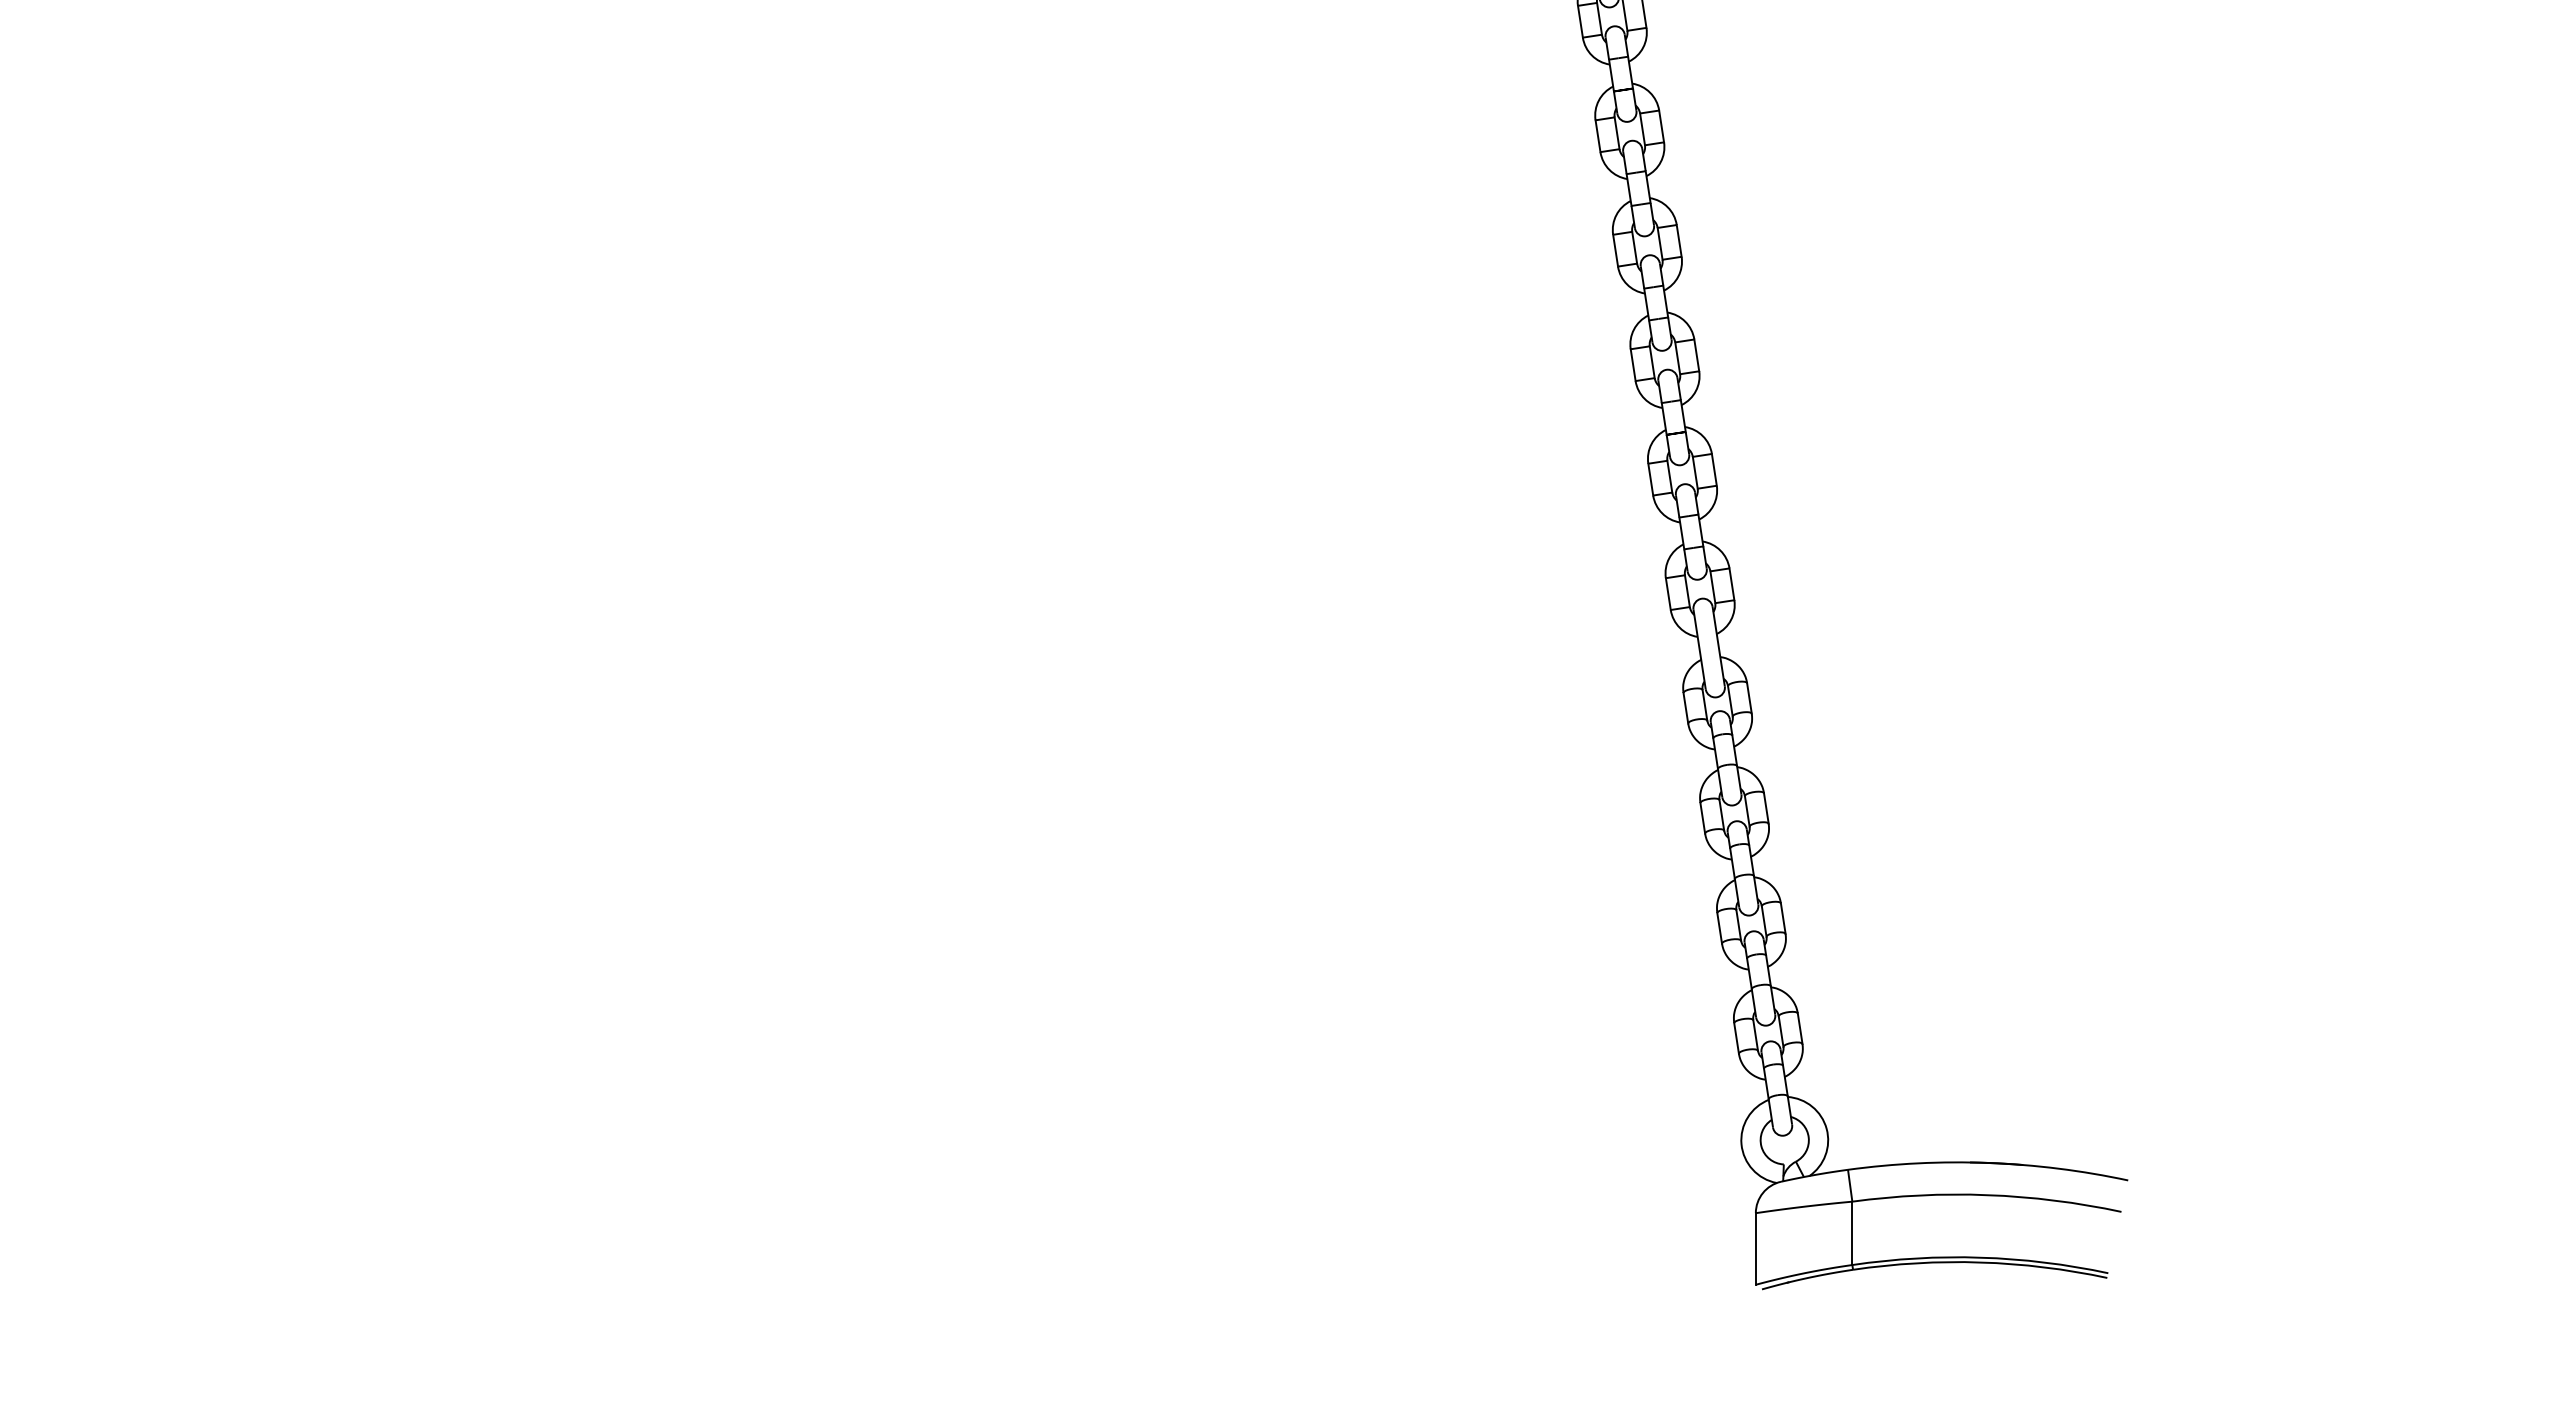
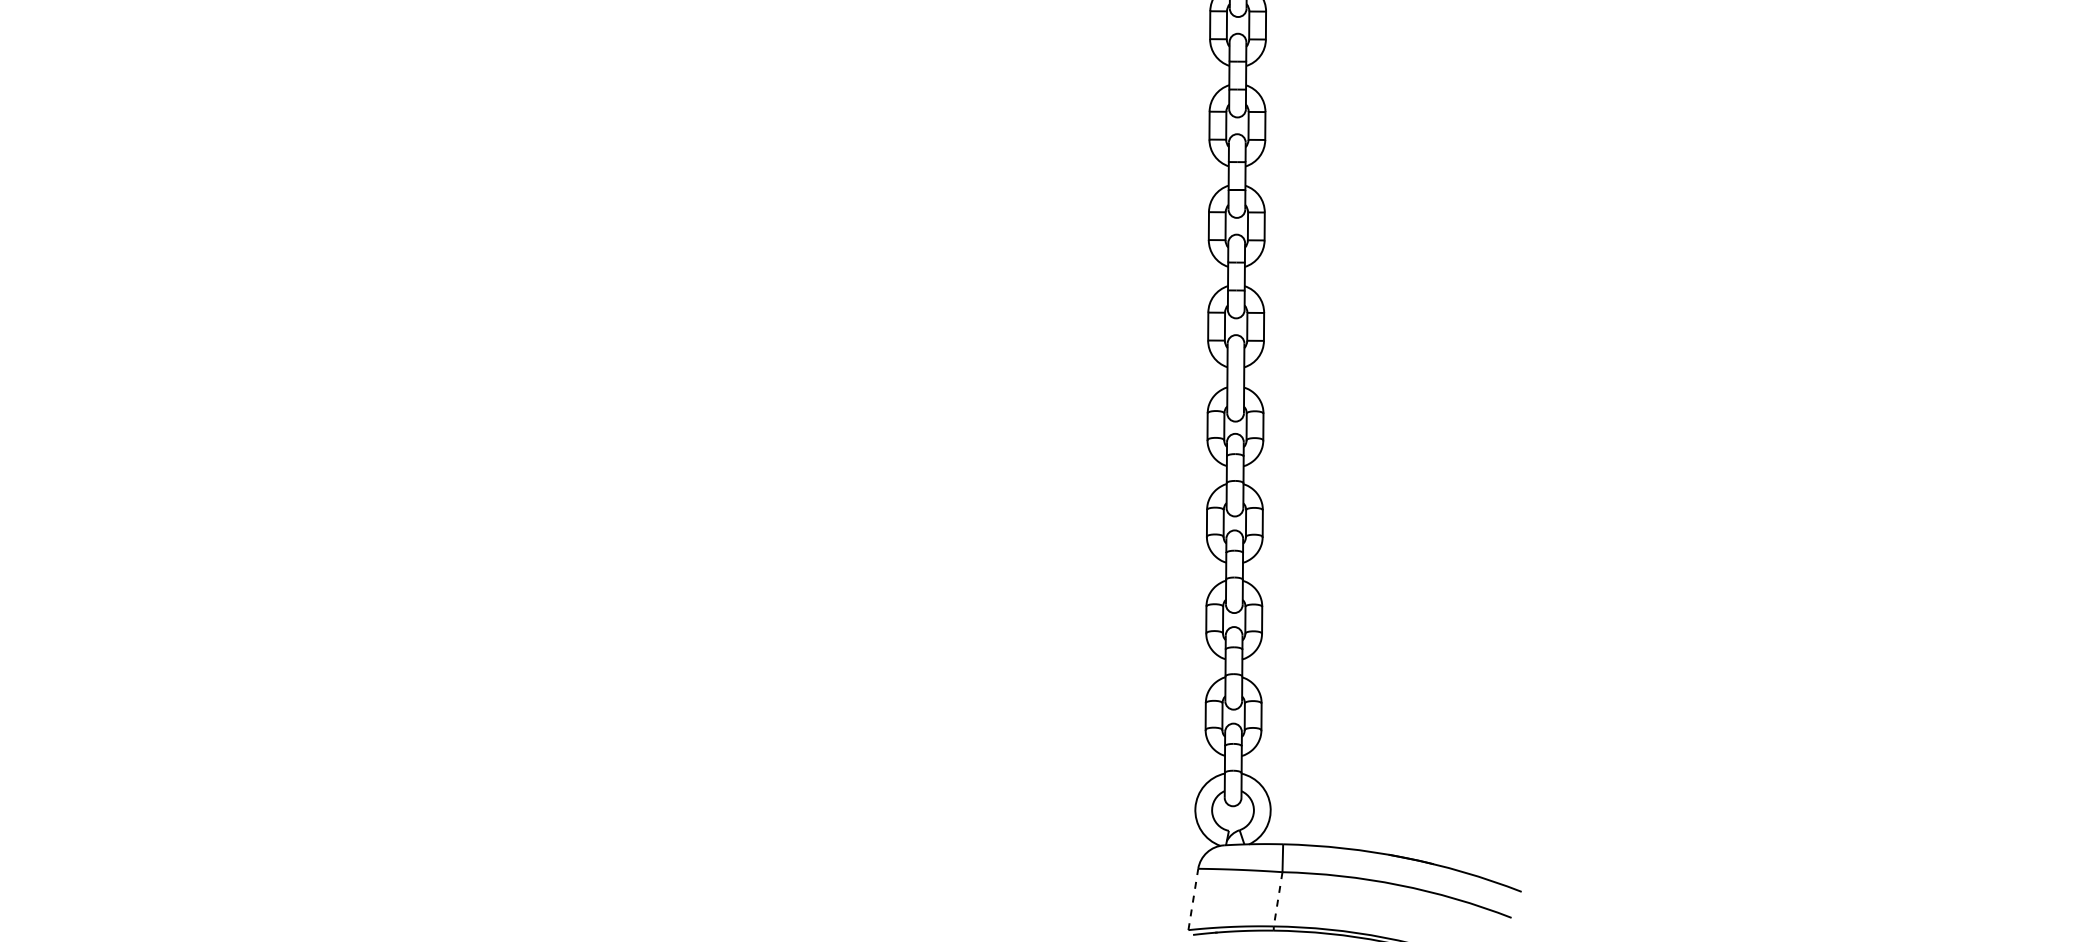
line: (1852, 1233) -> (1278, 899), solid -> dashed
line: (1755, 1248) -> (1193, 899), solid -> dashed

